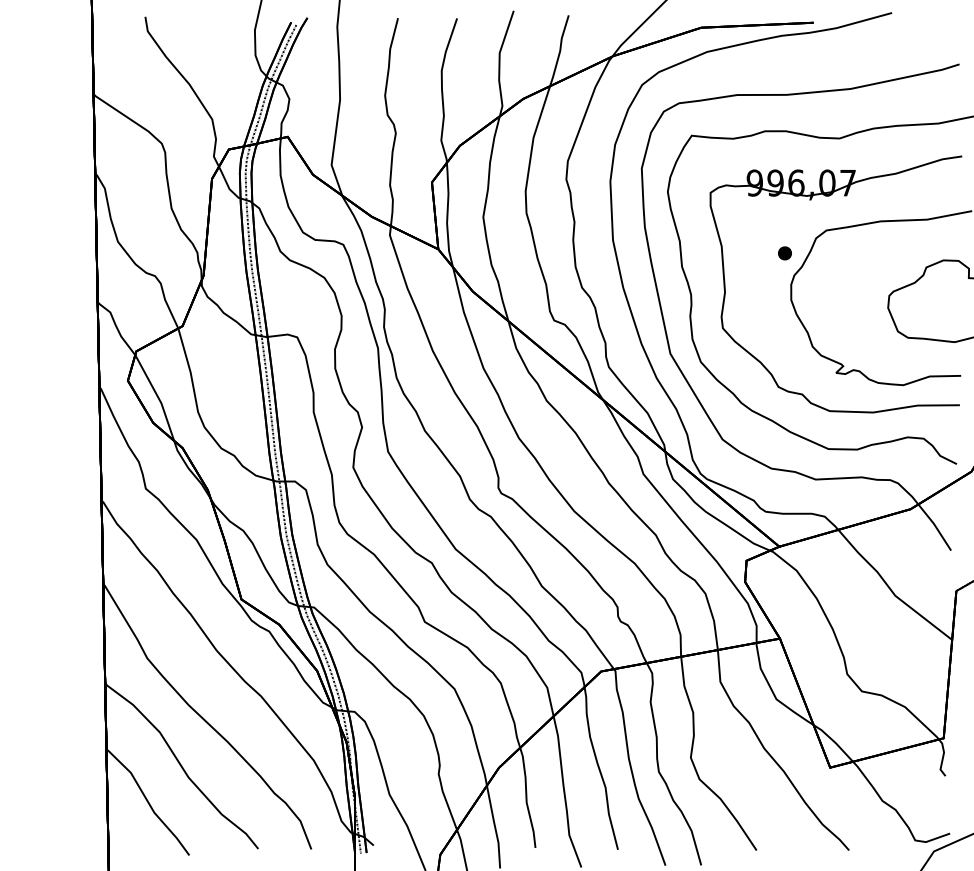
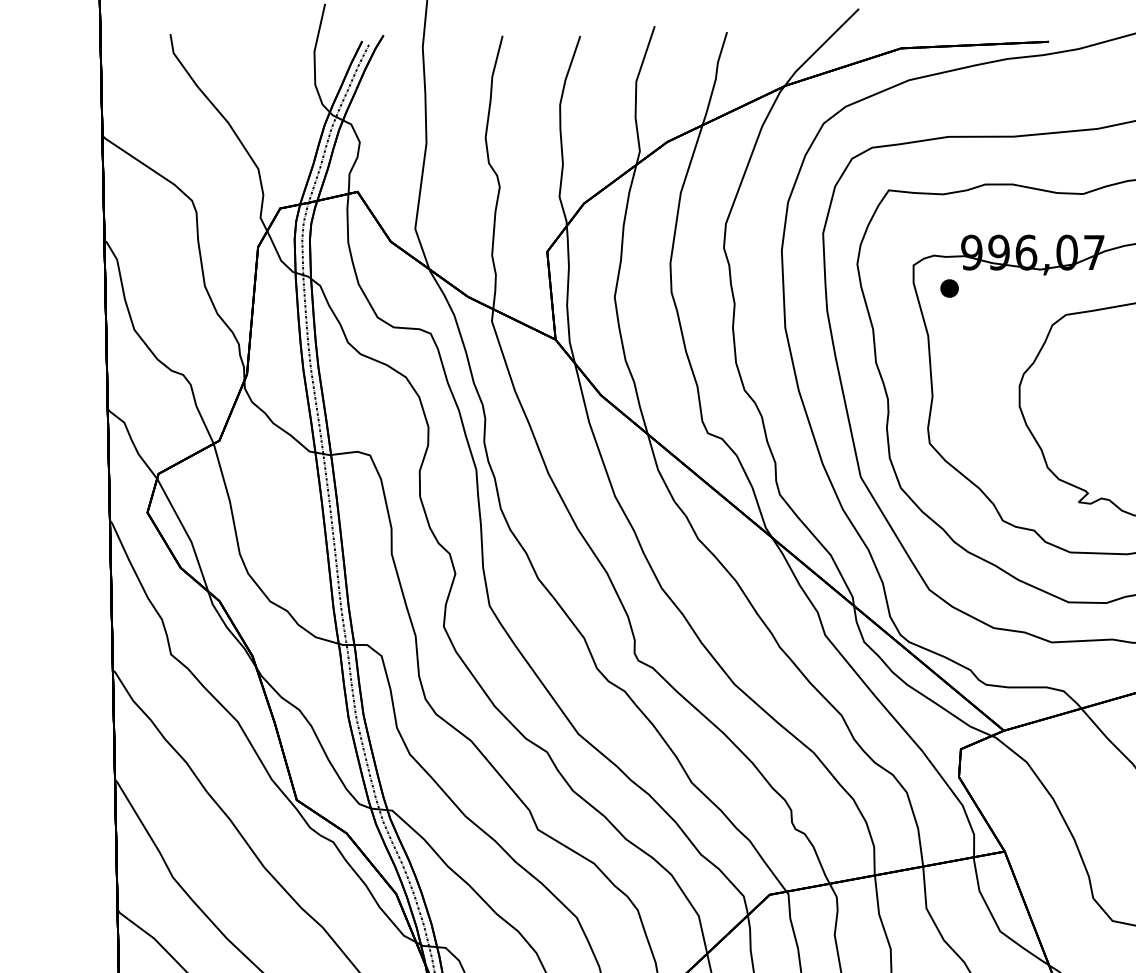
part: (784, 253) -> (948, 288), moved

